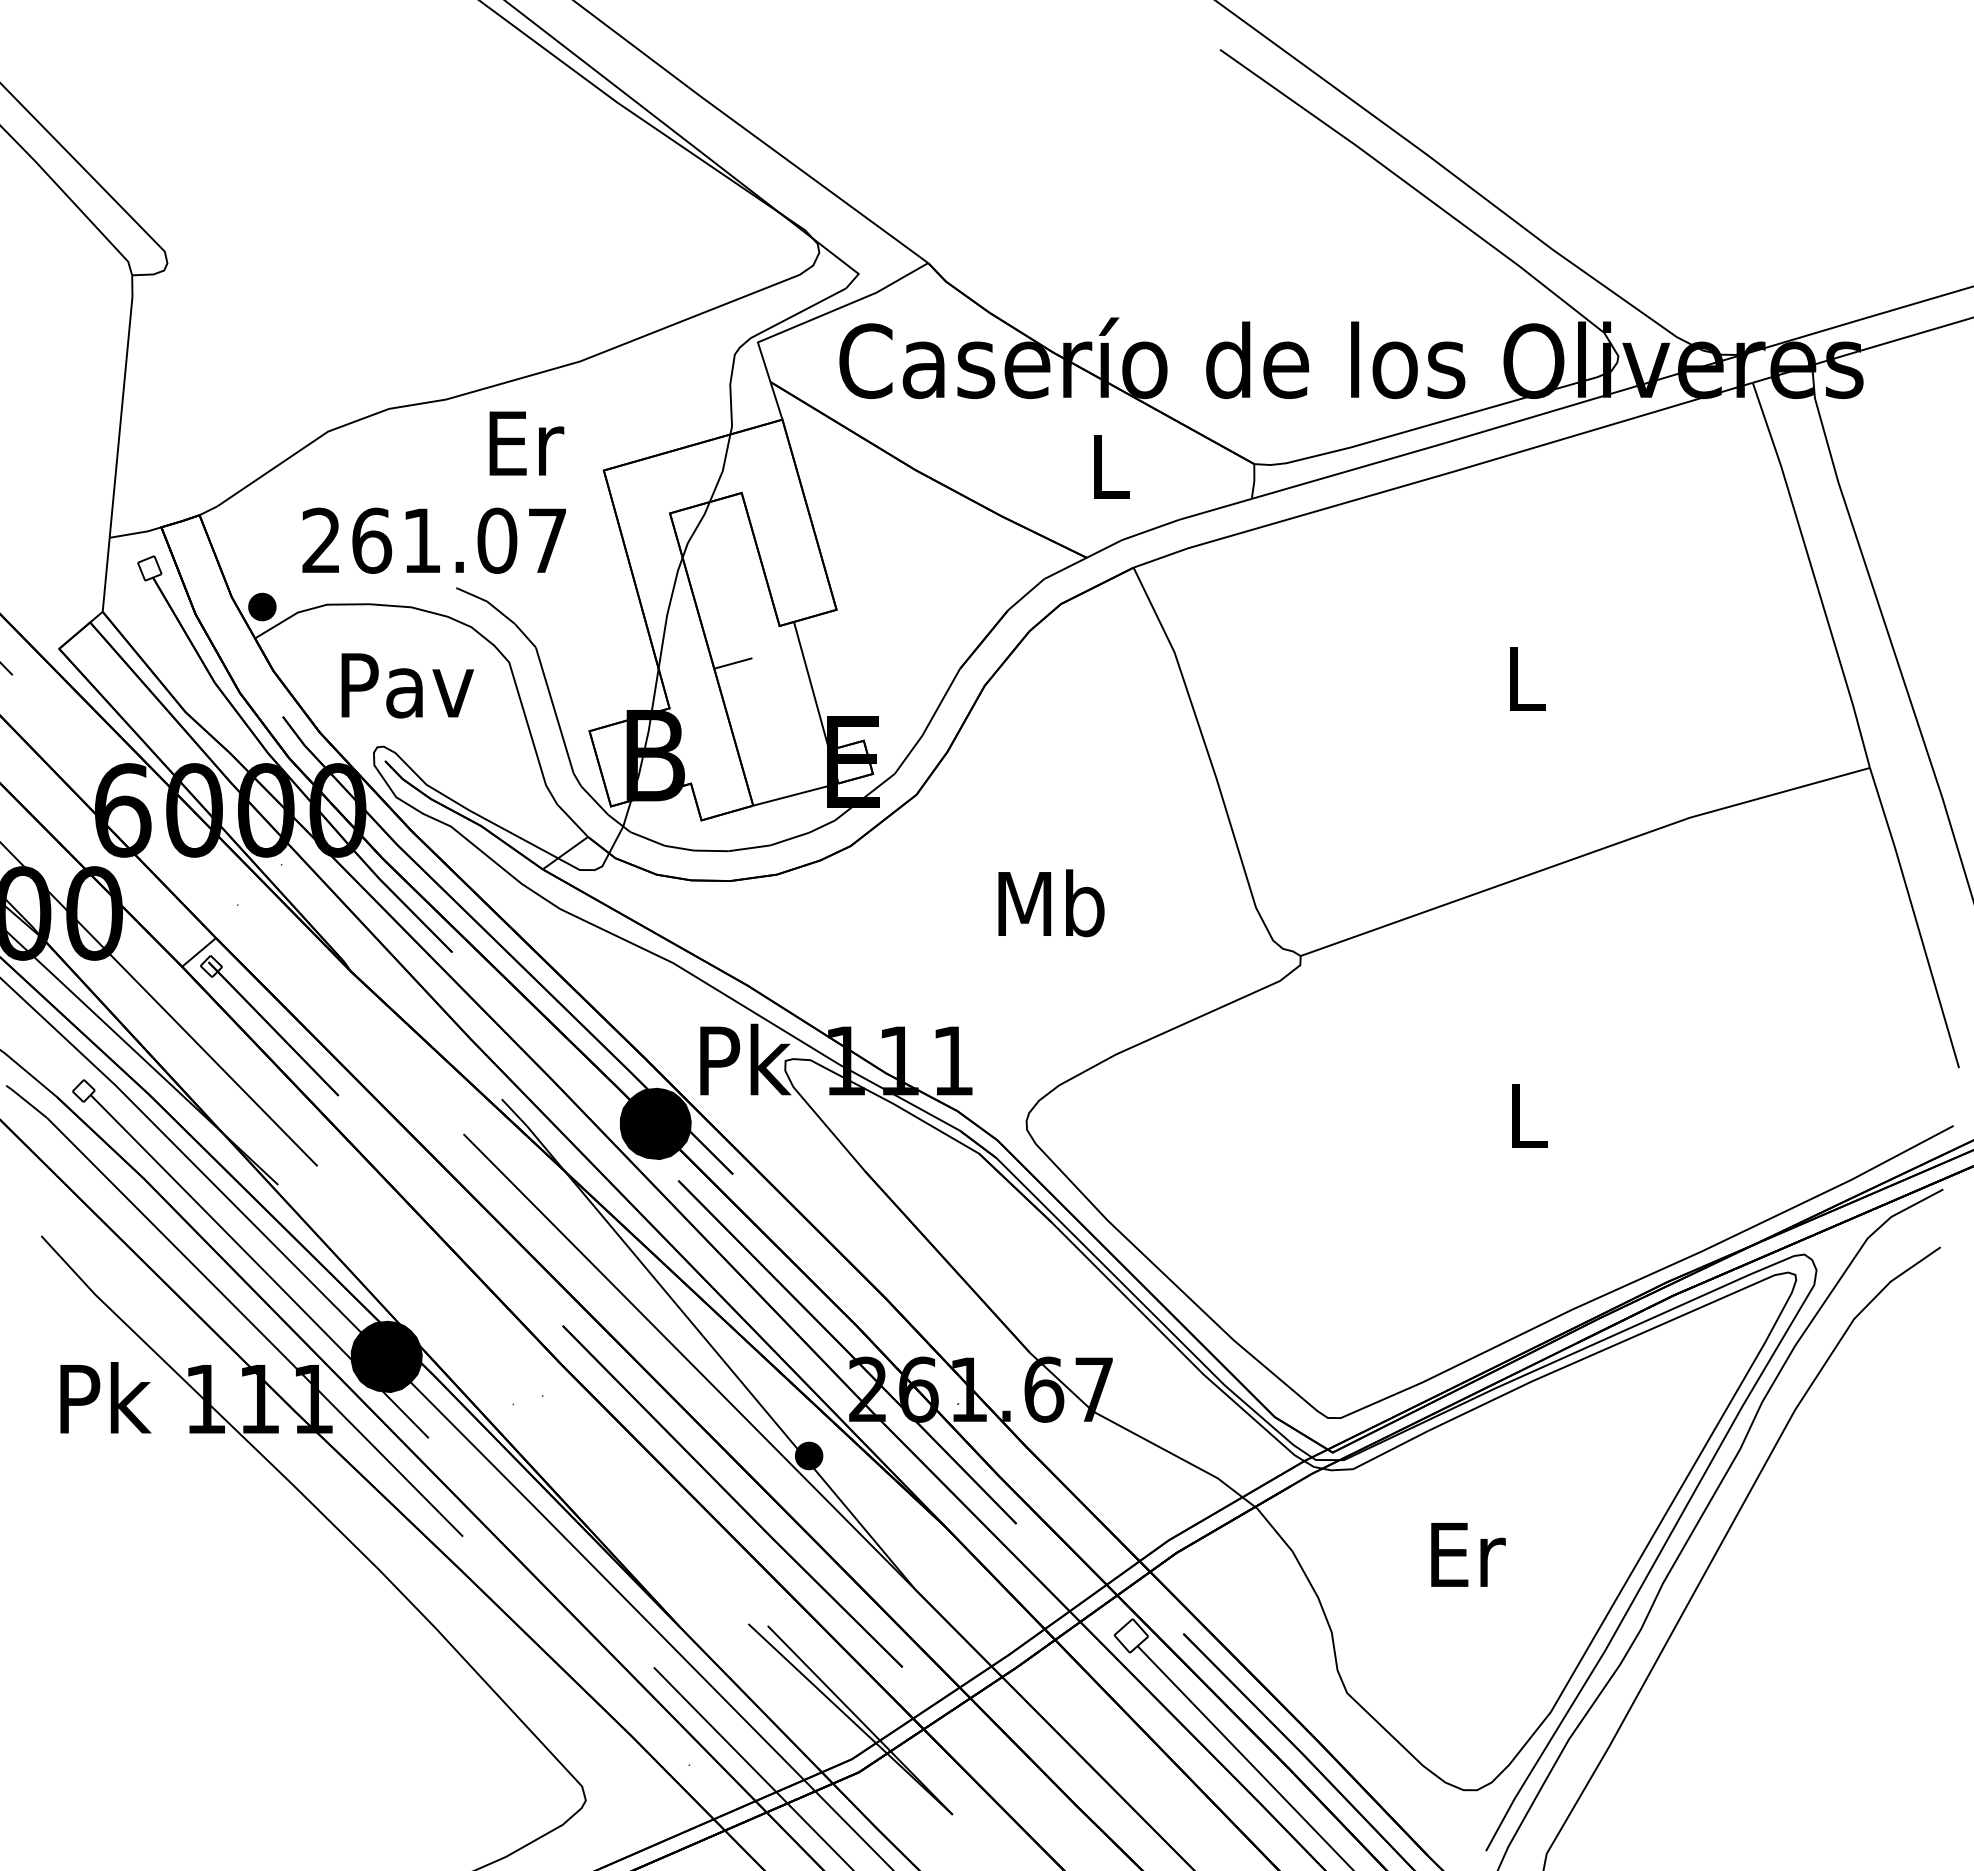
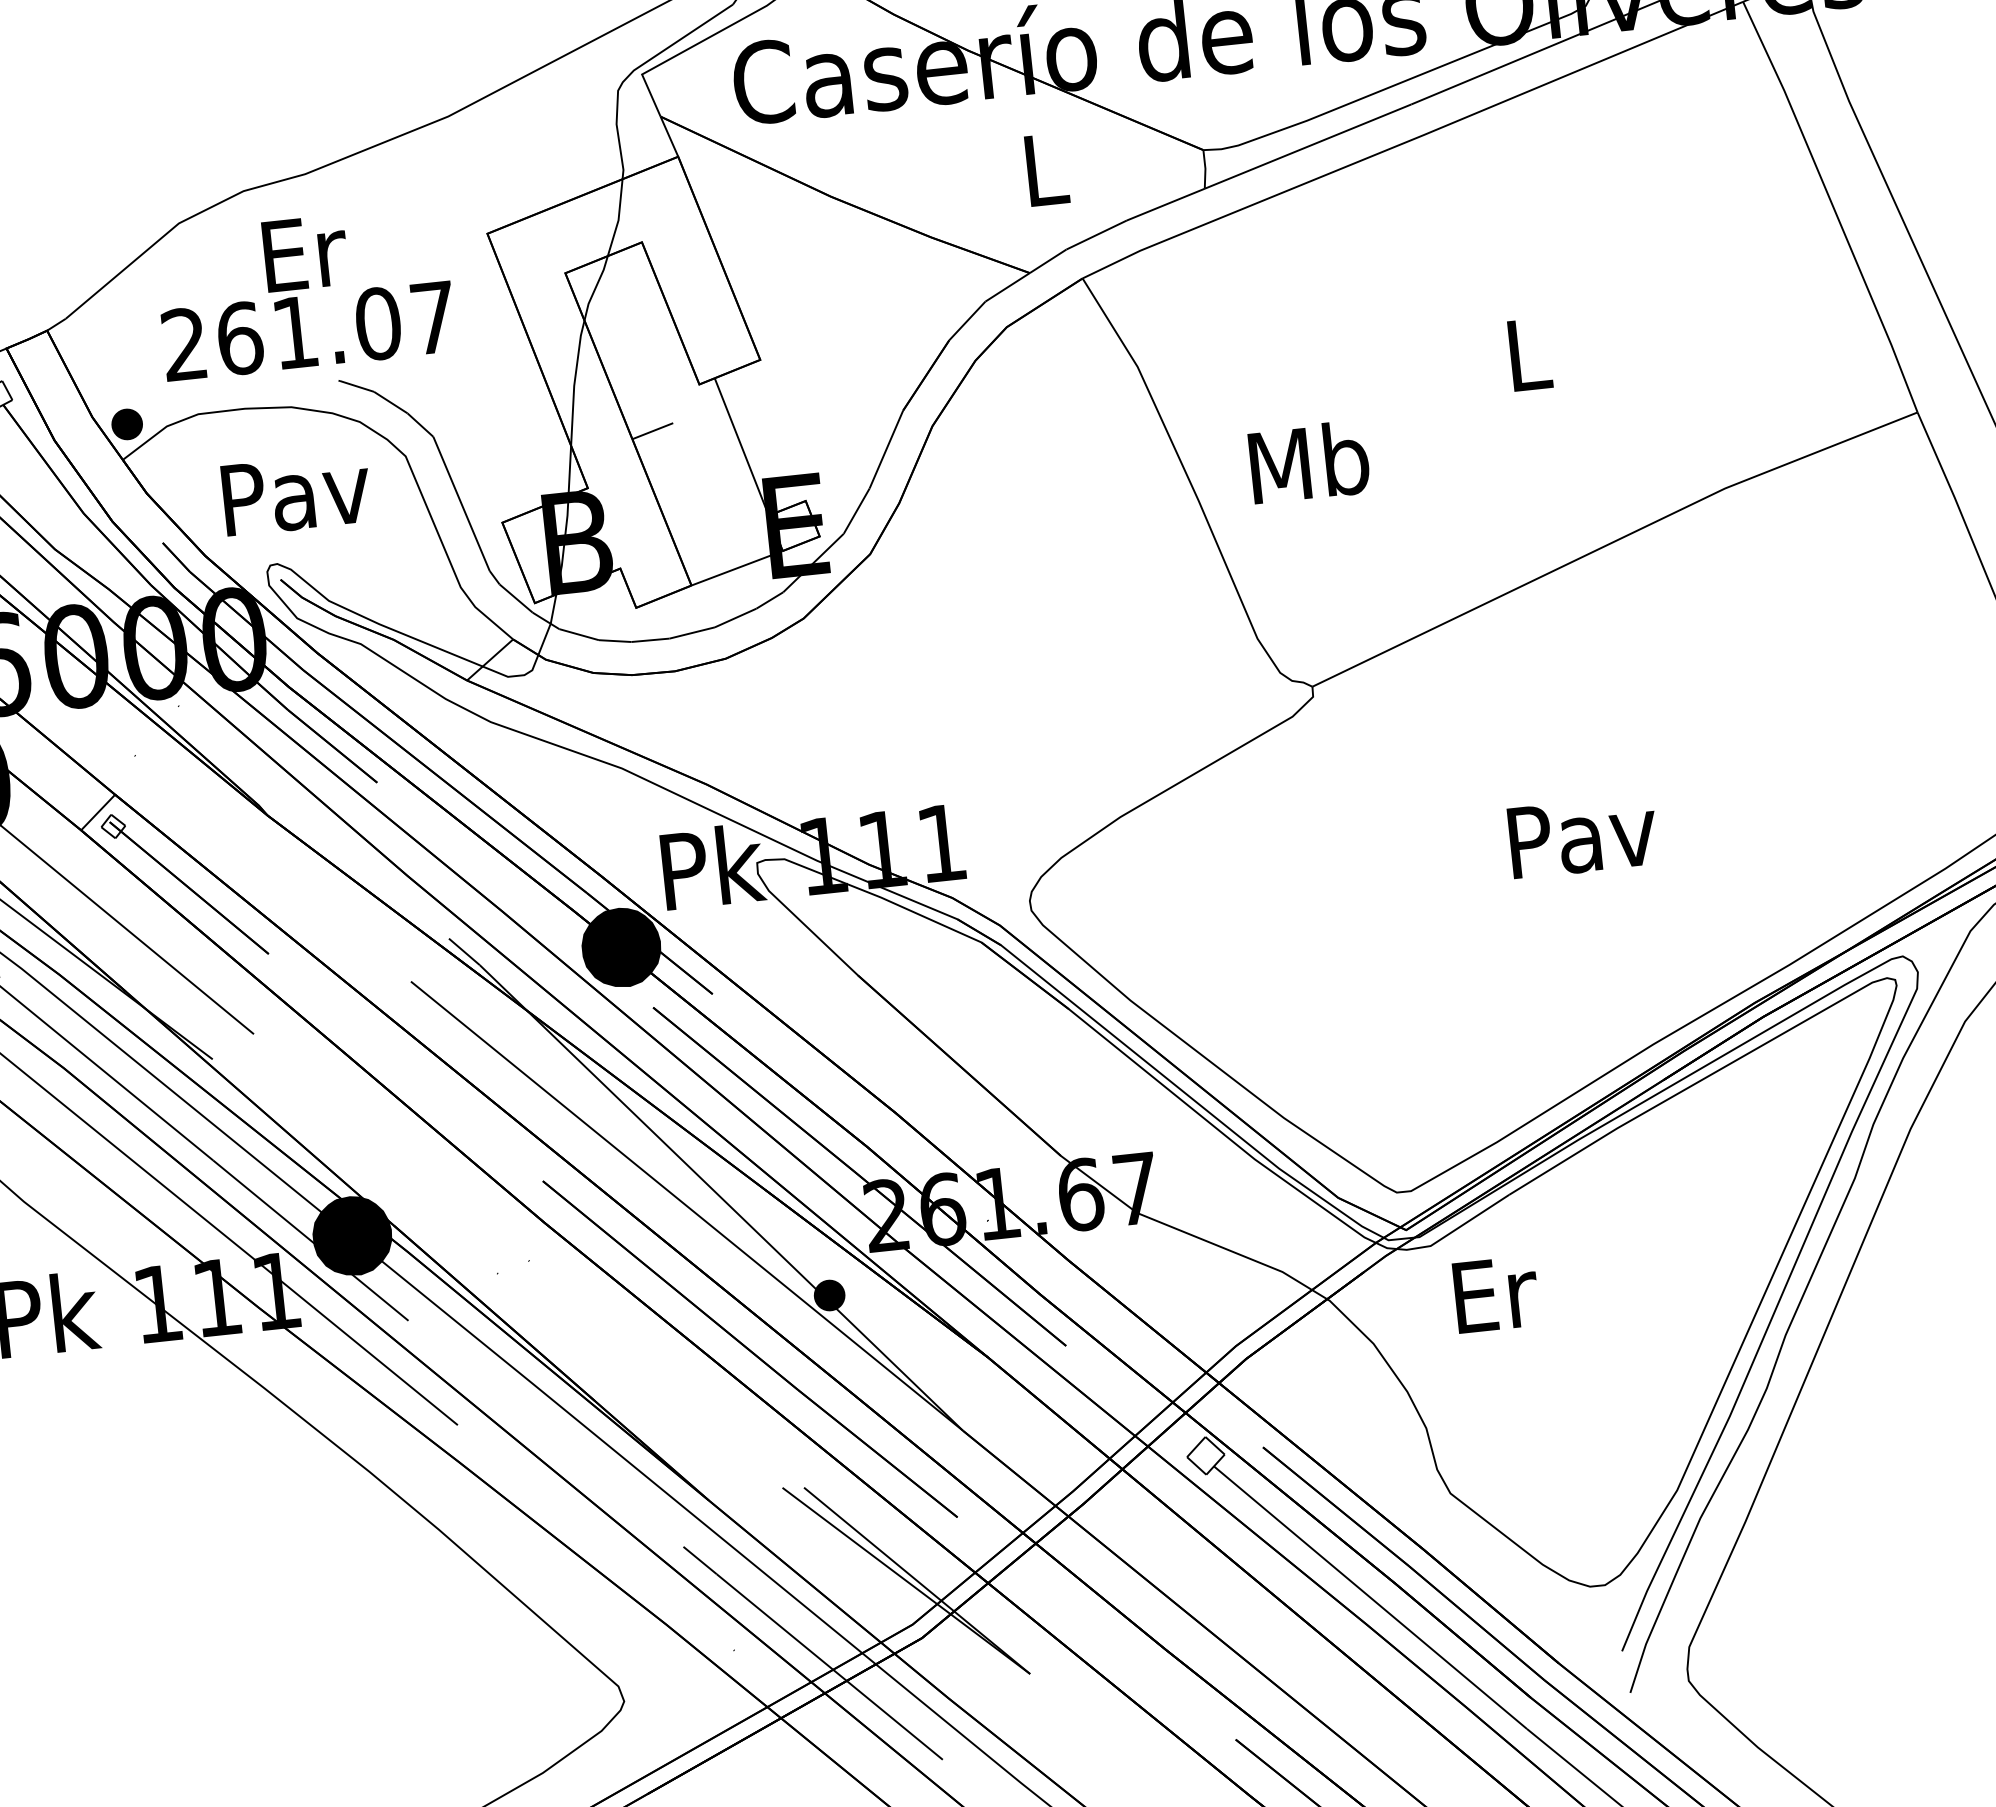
text: (526, 443) -> (305, 253), moved
text: (1051, 903) -> (1309, 462), moved
text: (1529, 1116) -> (1583, 836), L -> Pav
text: (1468, 1554) -> (1496, 1293), moved

